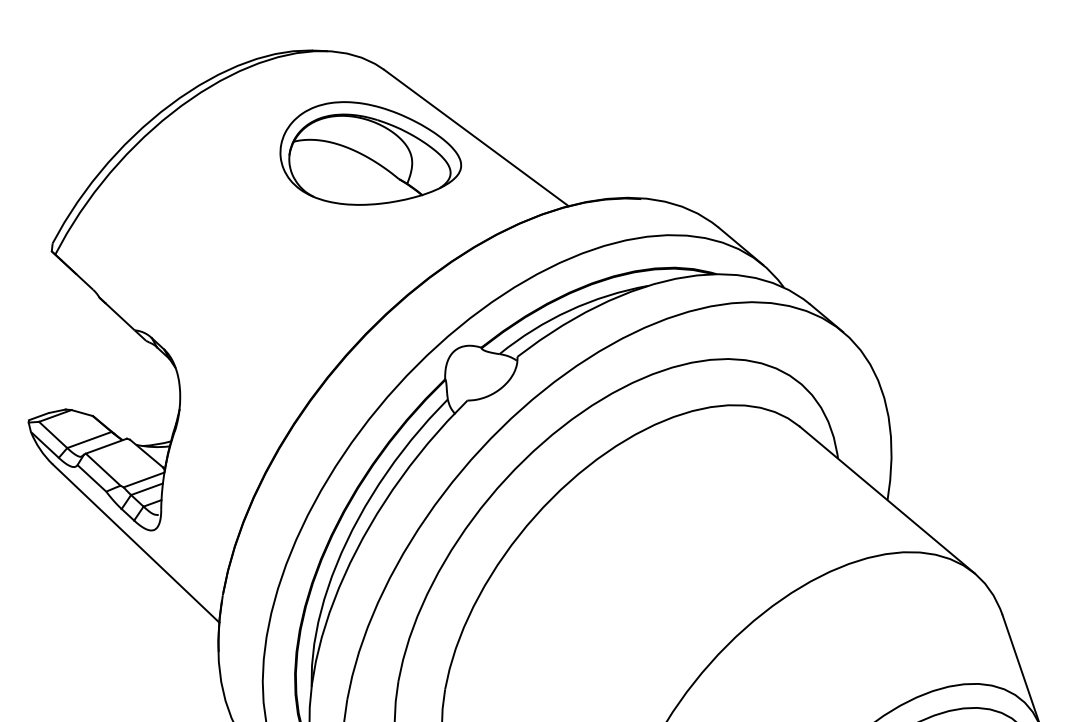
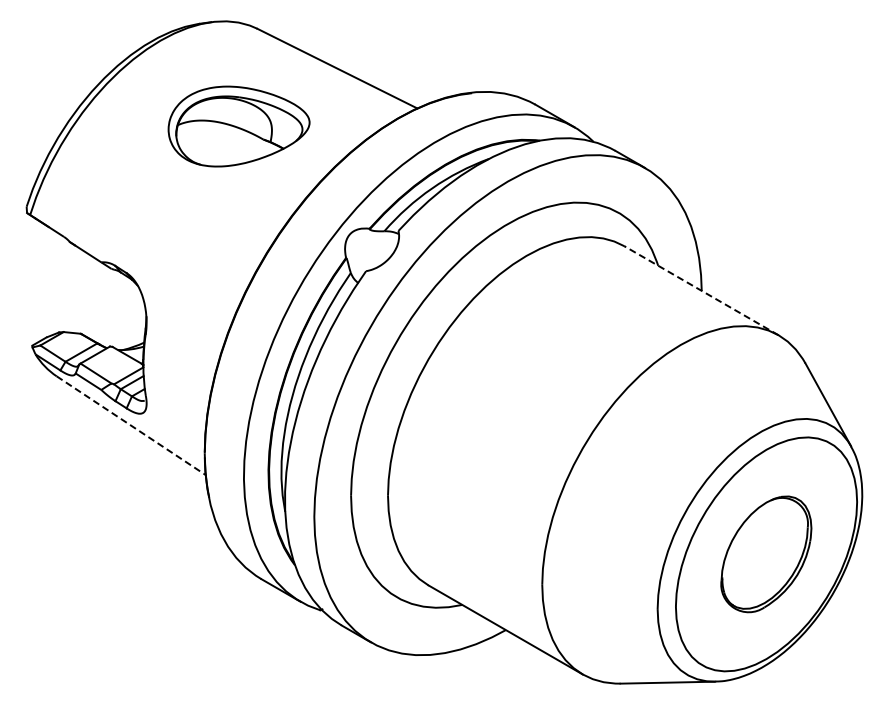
part: (370, 156) -> (238, 126), moved
line: (887, 499) -> (701, 290), solid -> dashed
line: (136, 544) -> (131, 426), solid -> dashed

